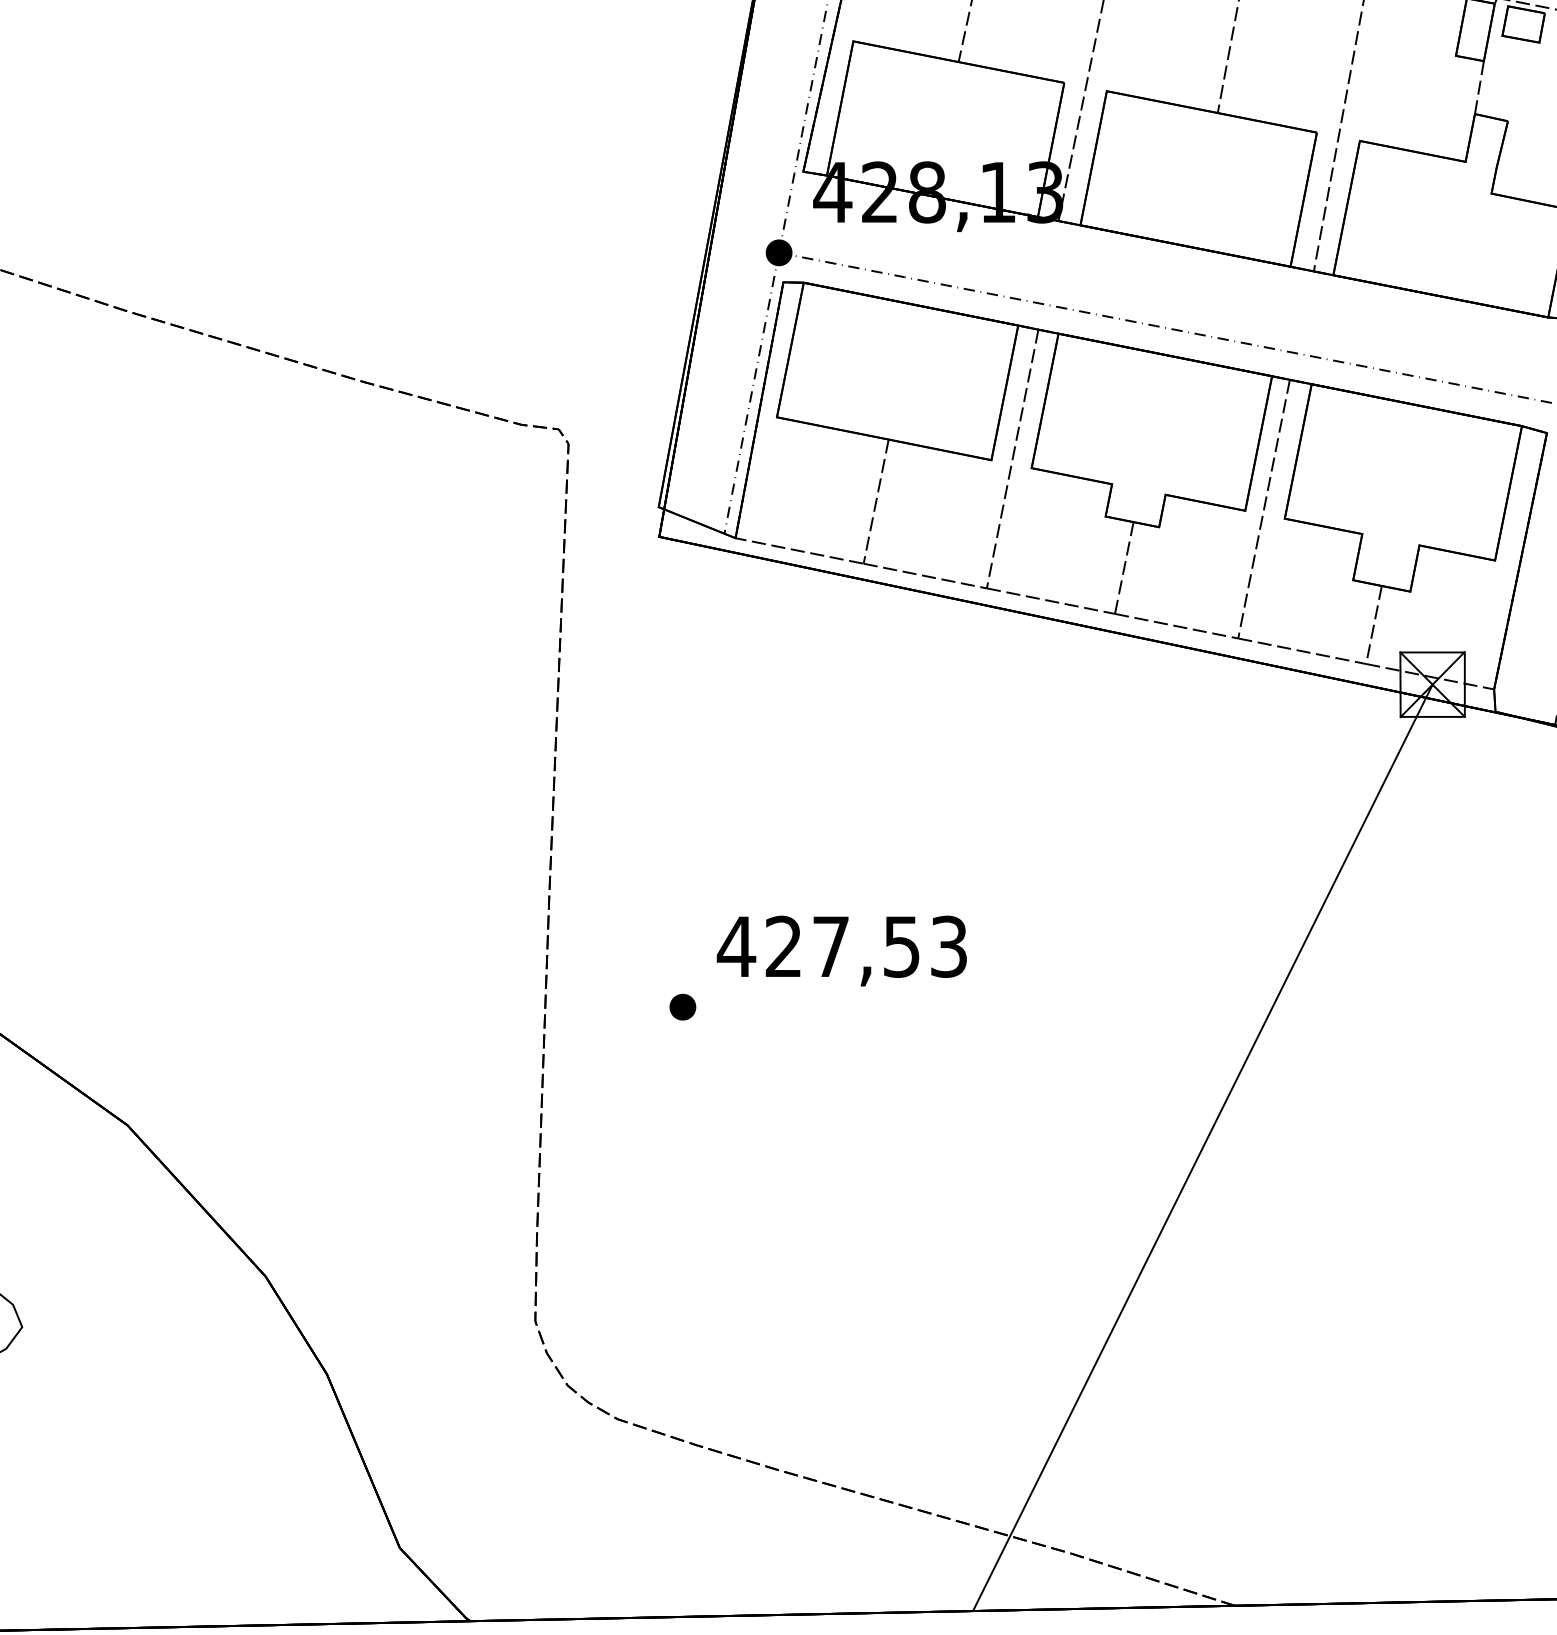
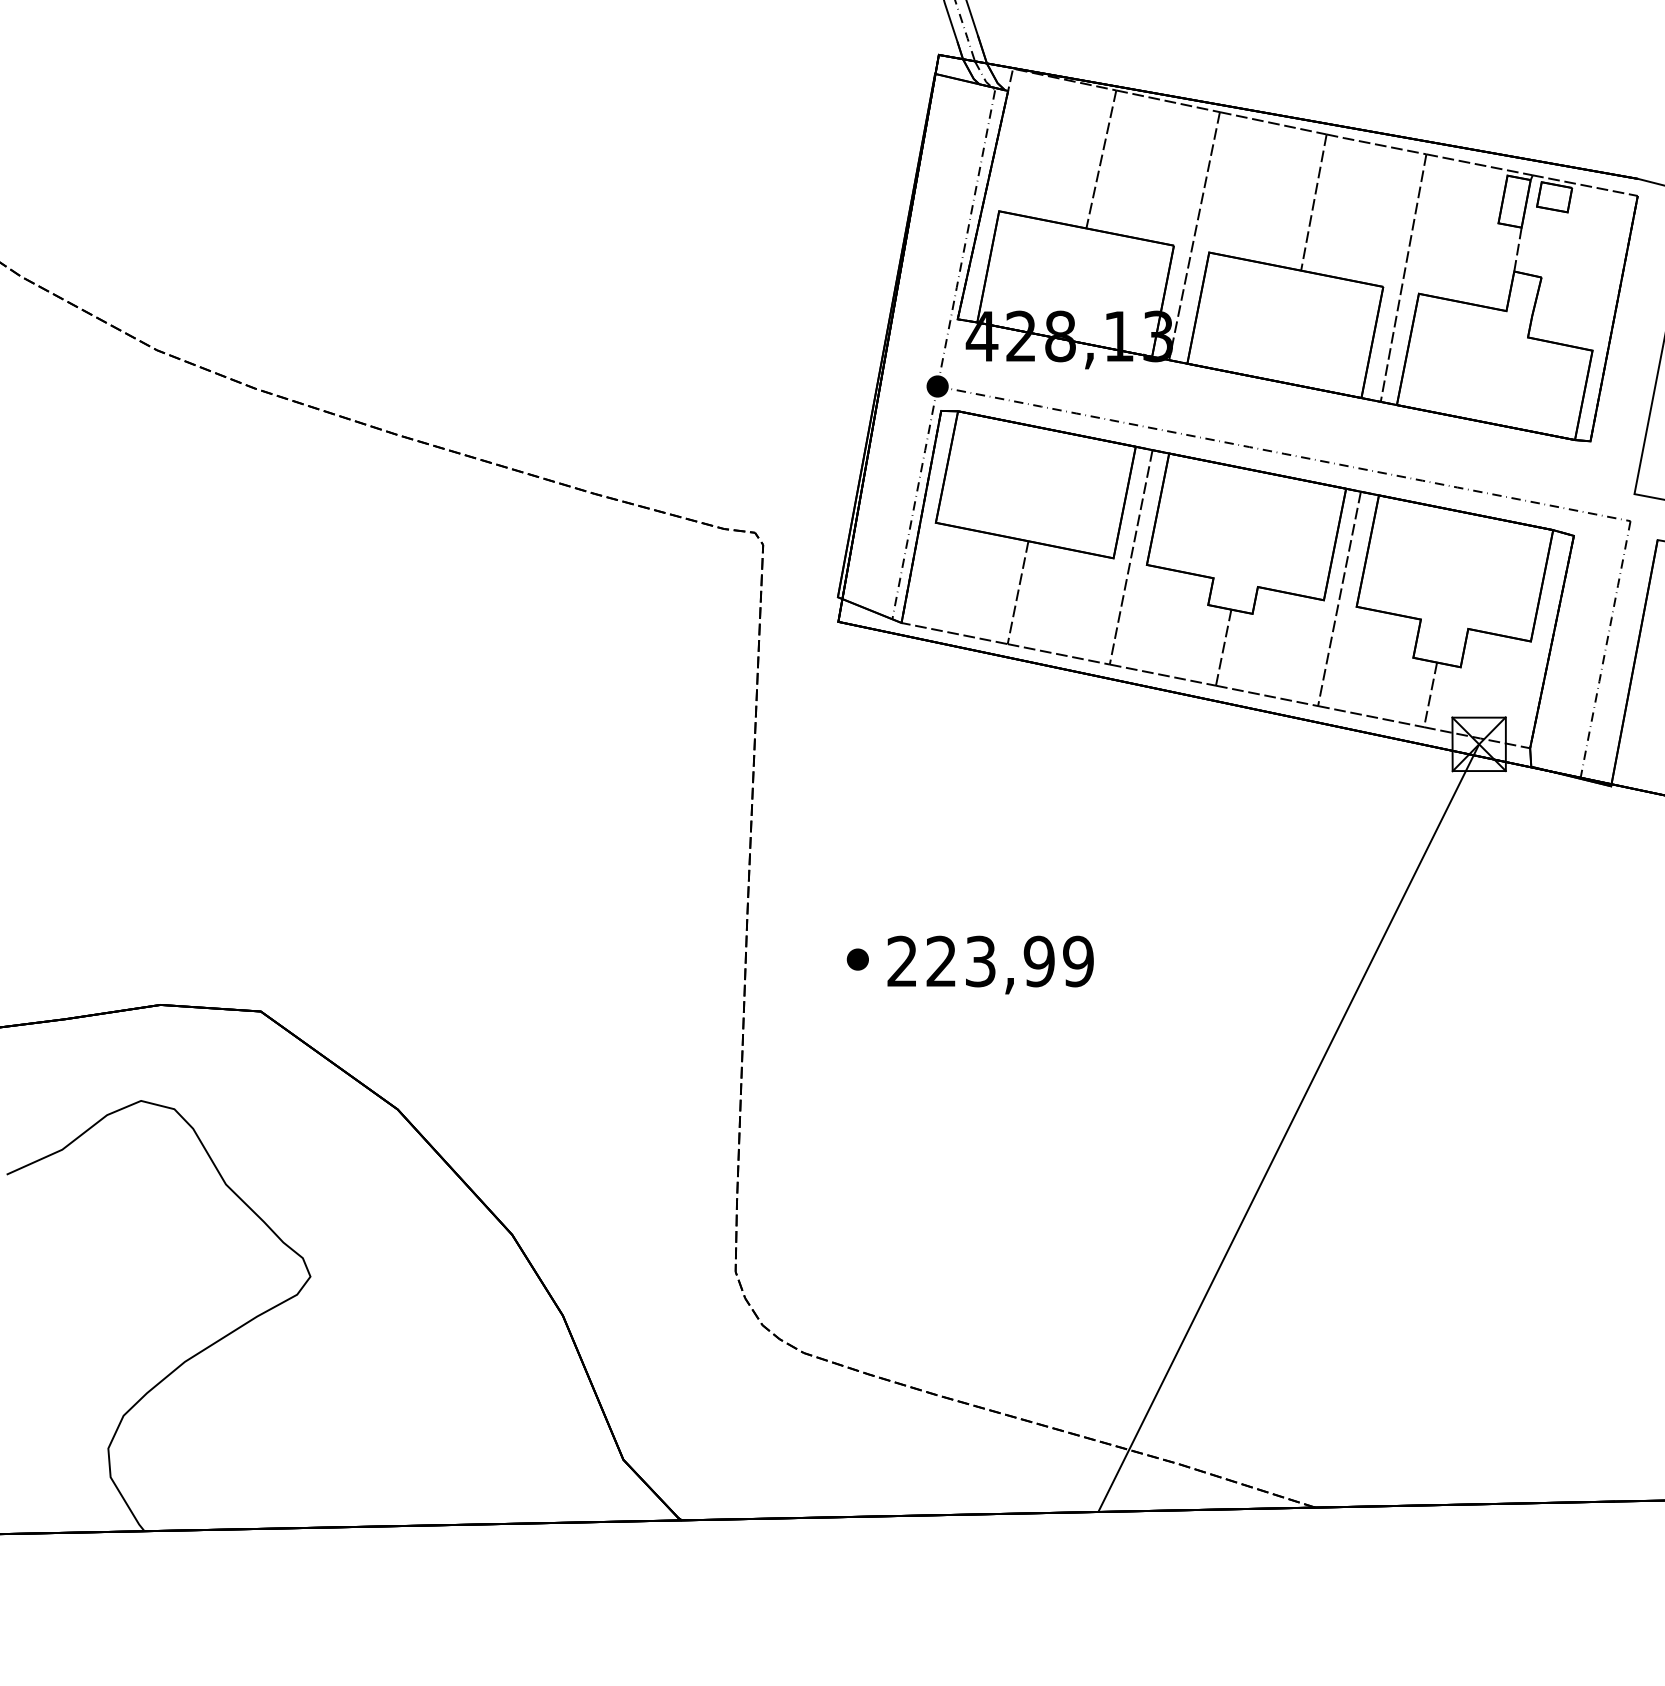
text: (841, 946) -> (989, 961), 427,53 -> 223,99
part: (682, 1007) -> (857, 959), moved

